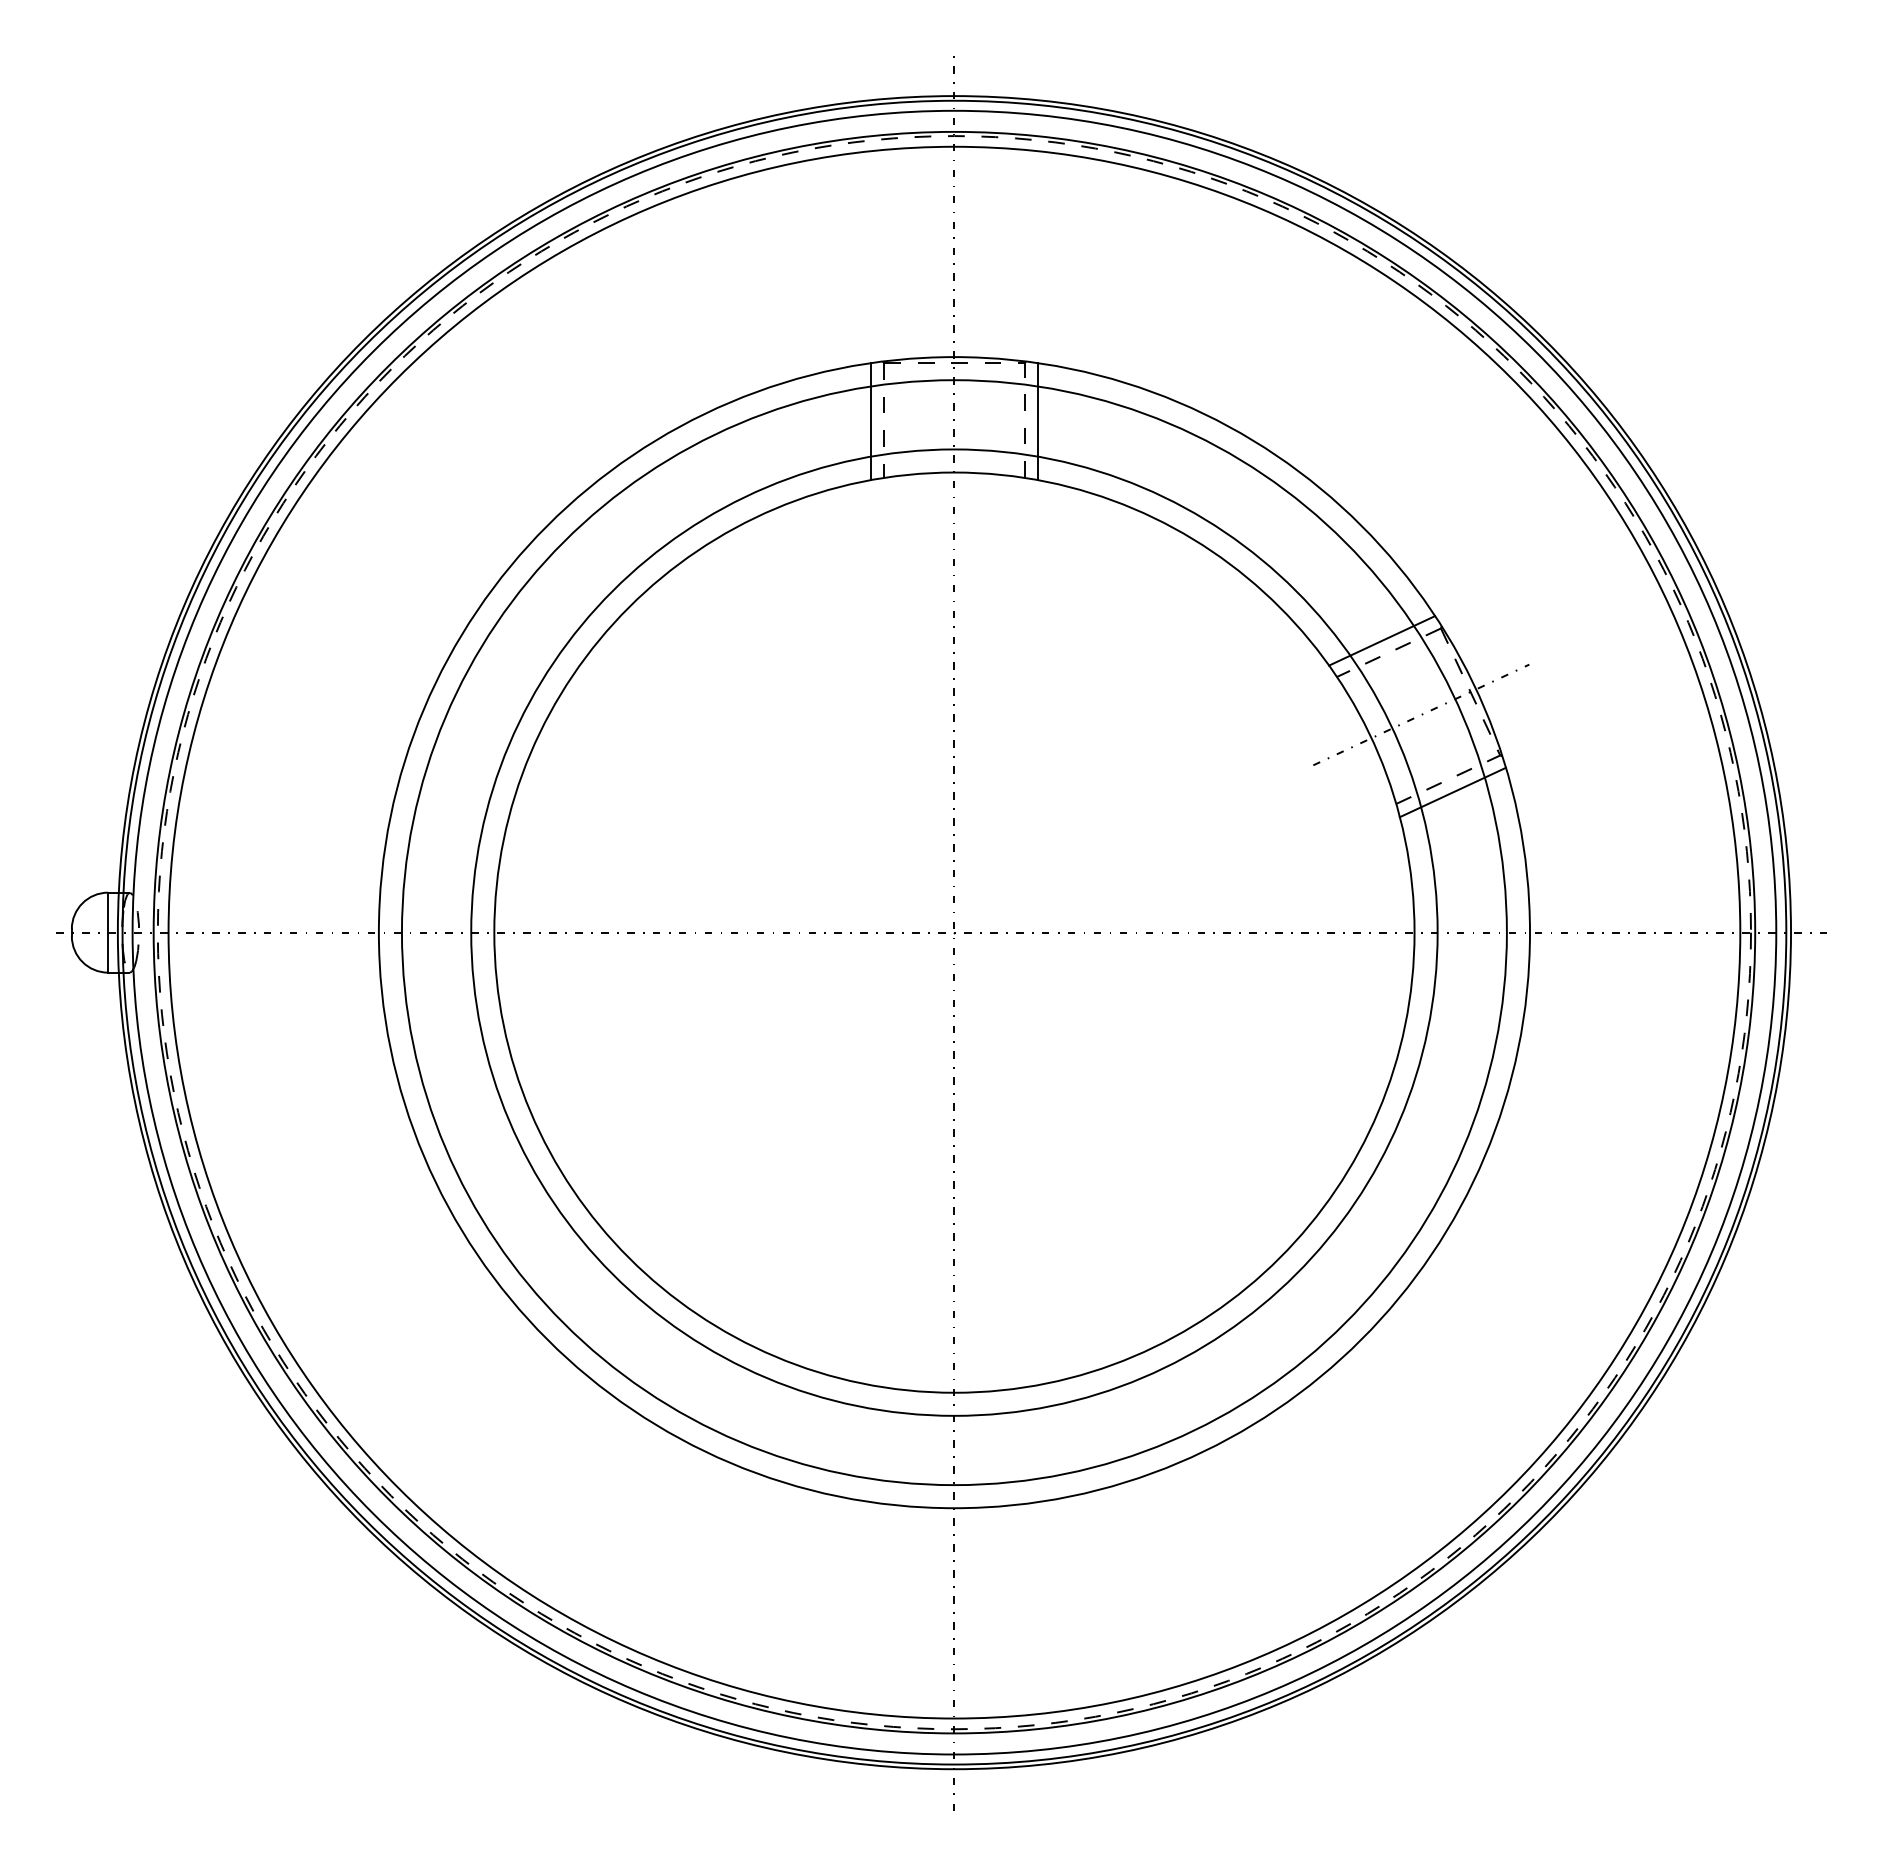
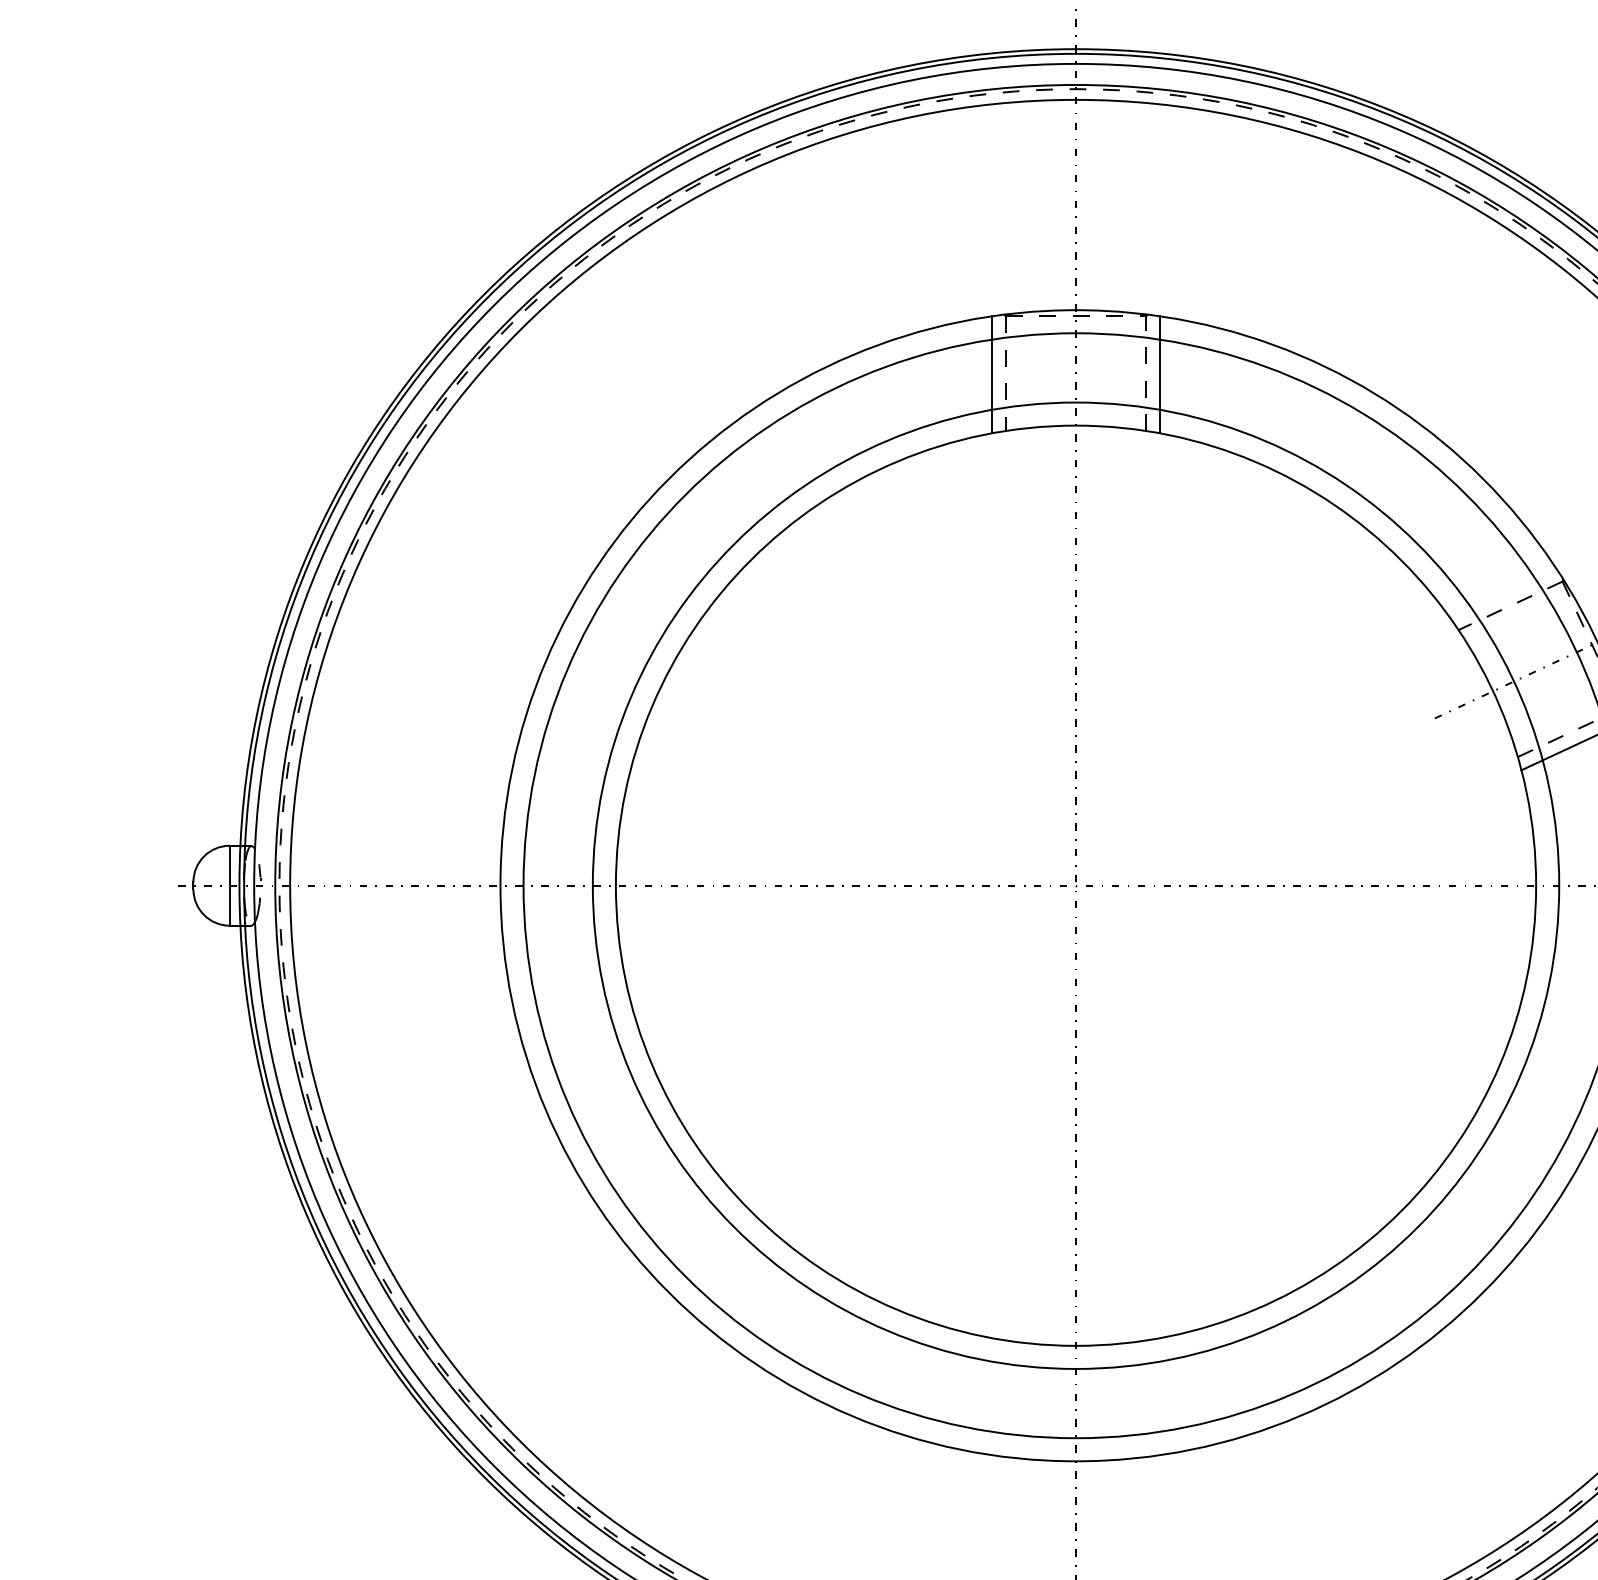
line: (1382, 640) -> (1504, 593), removed

